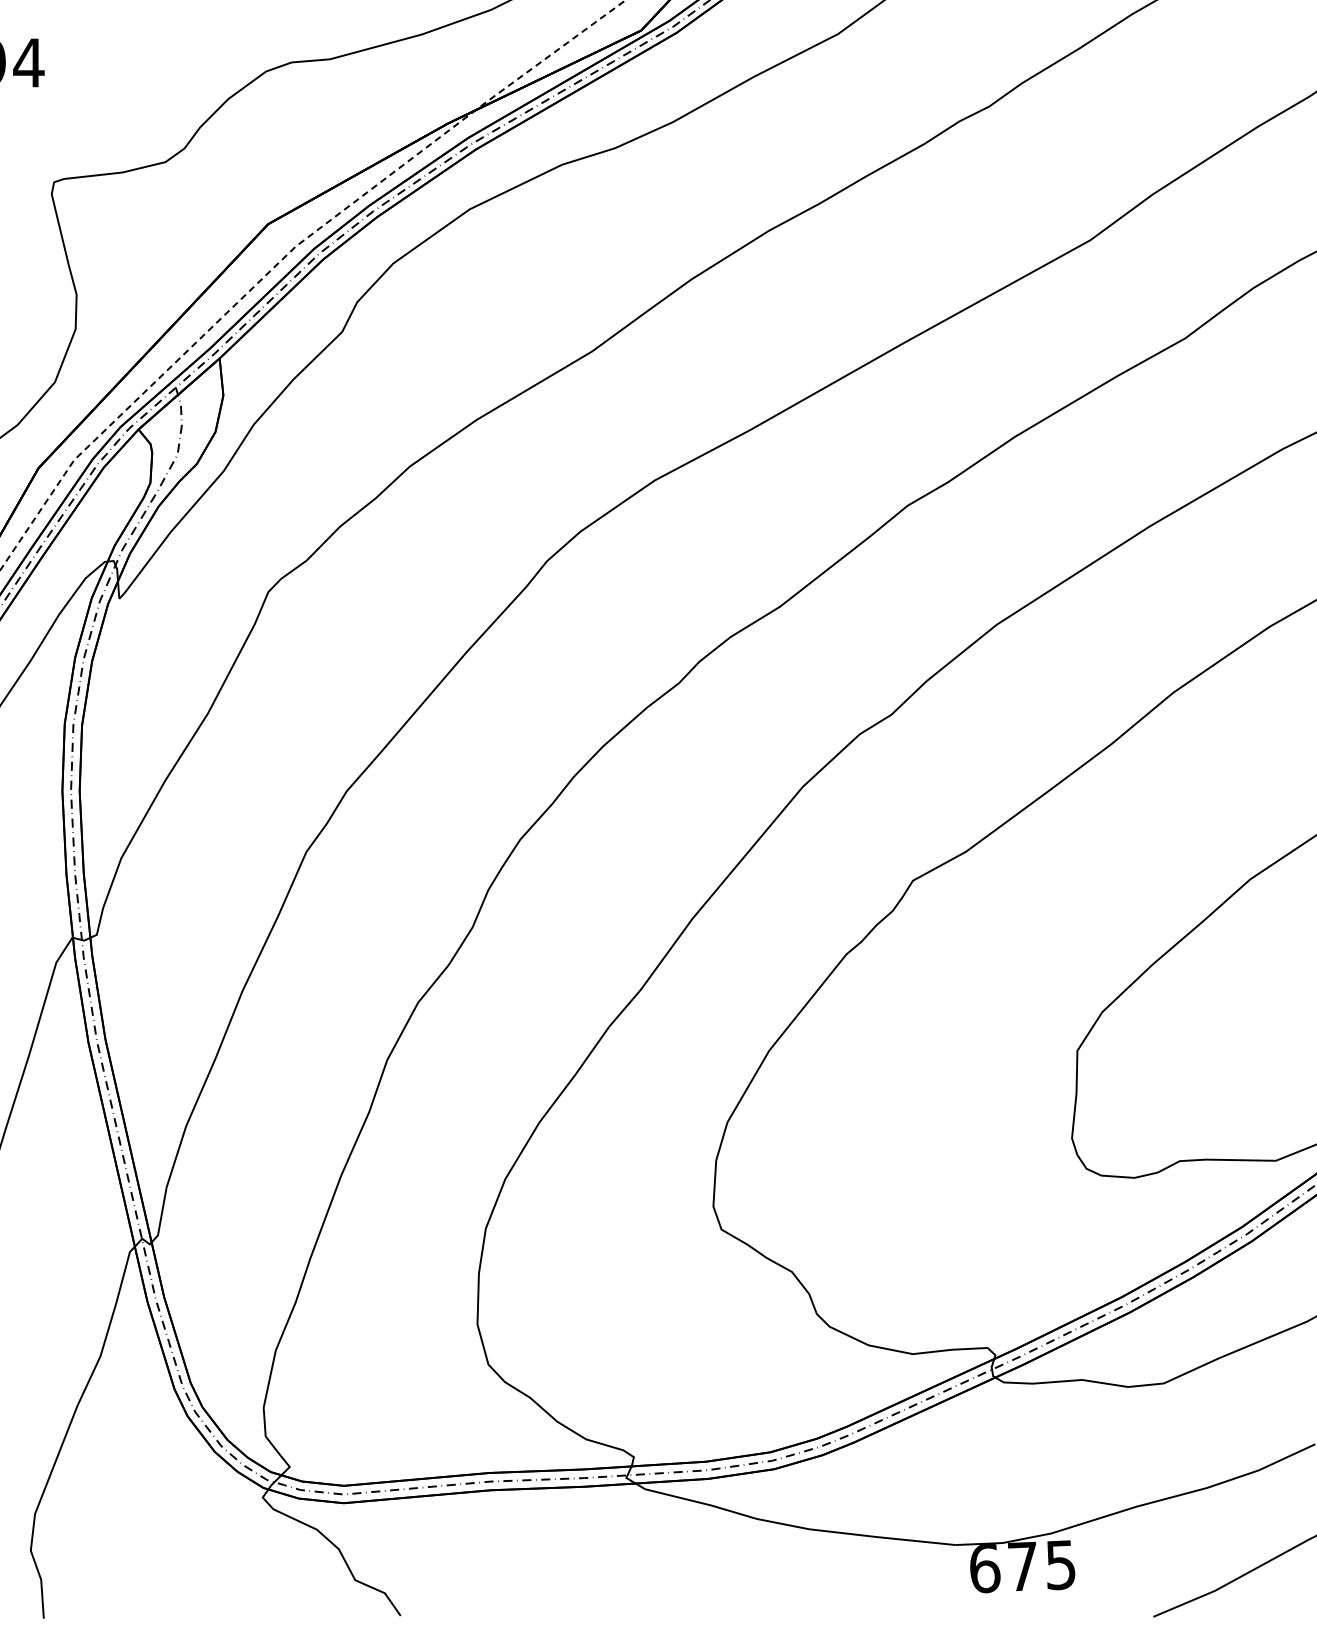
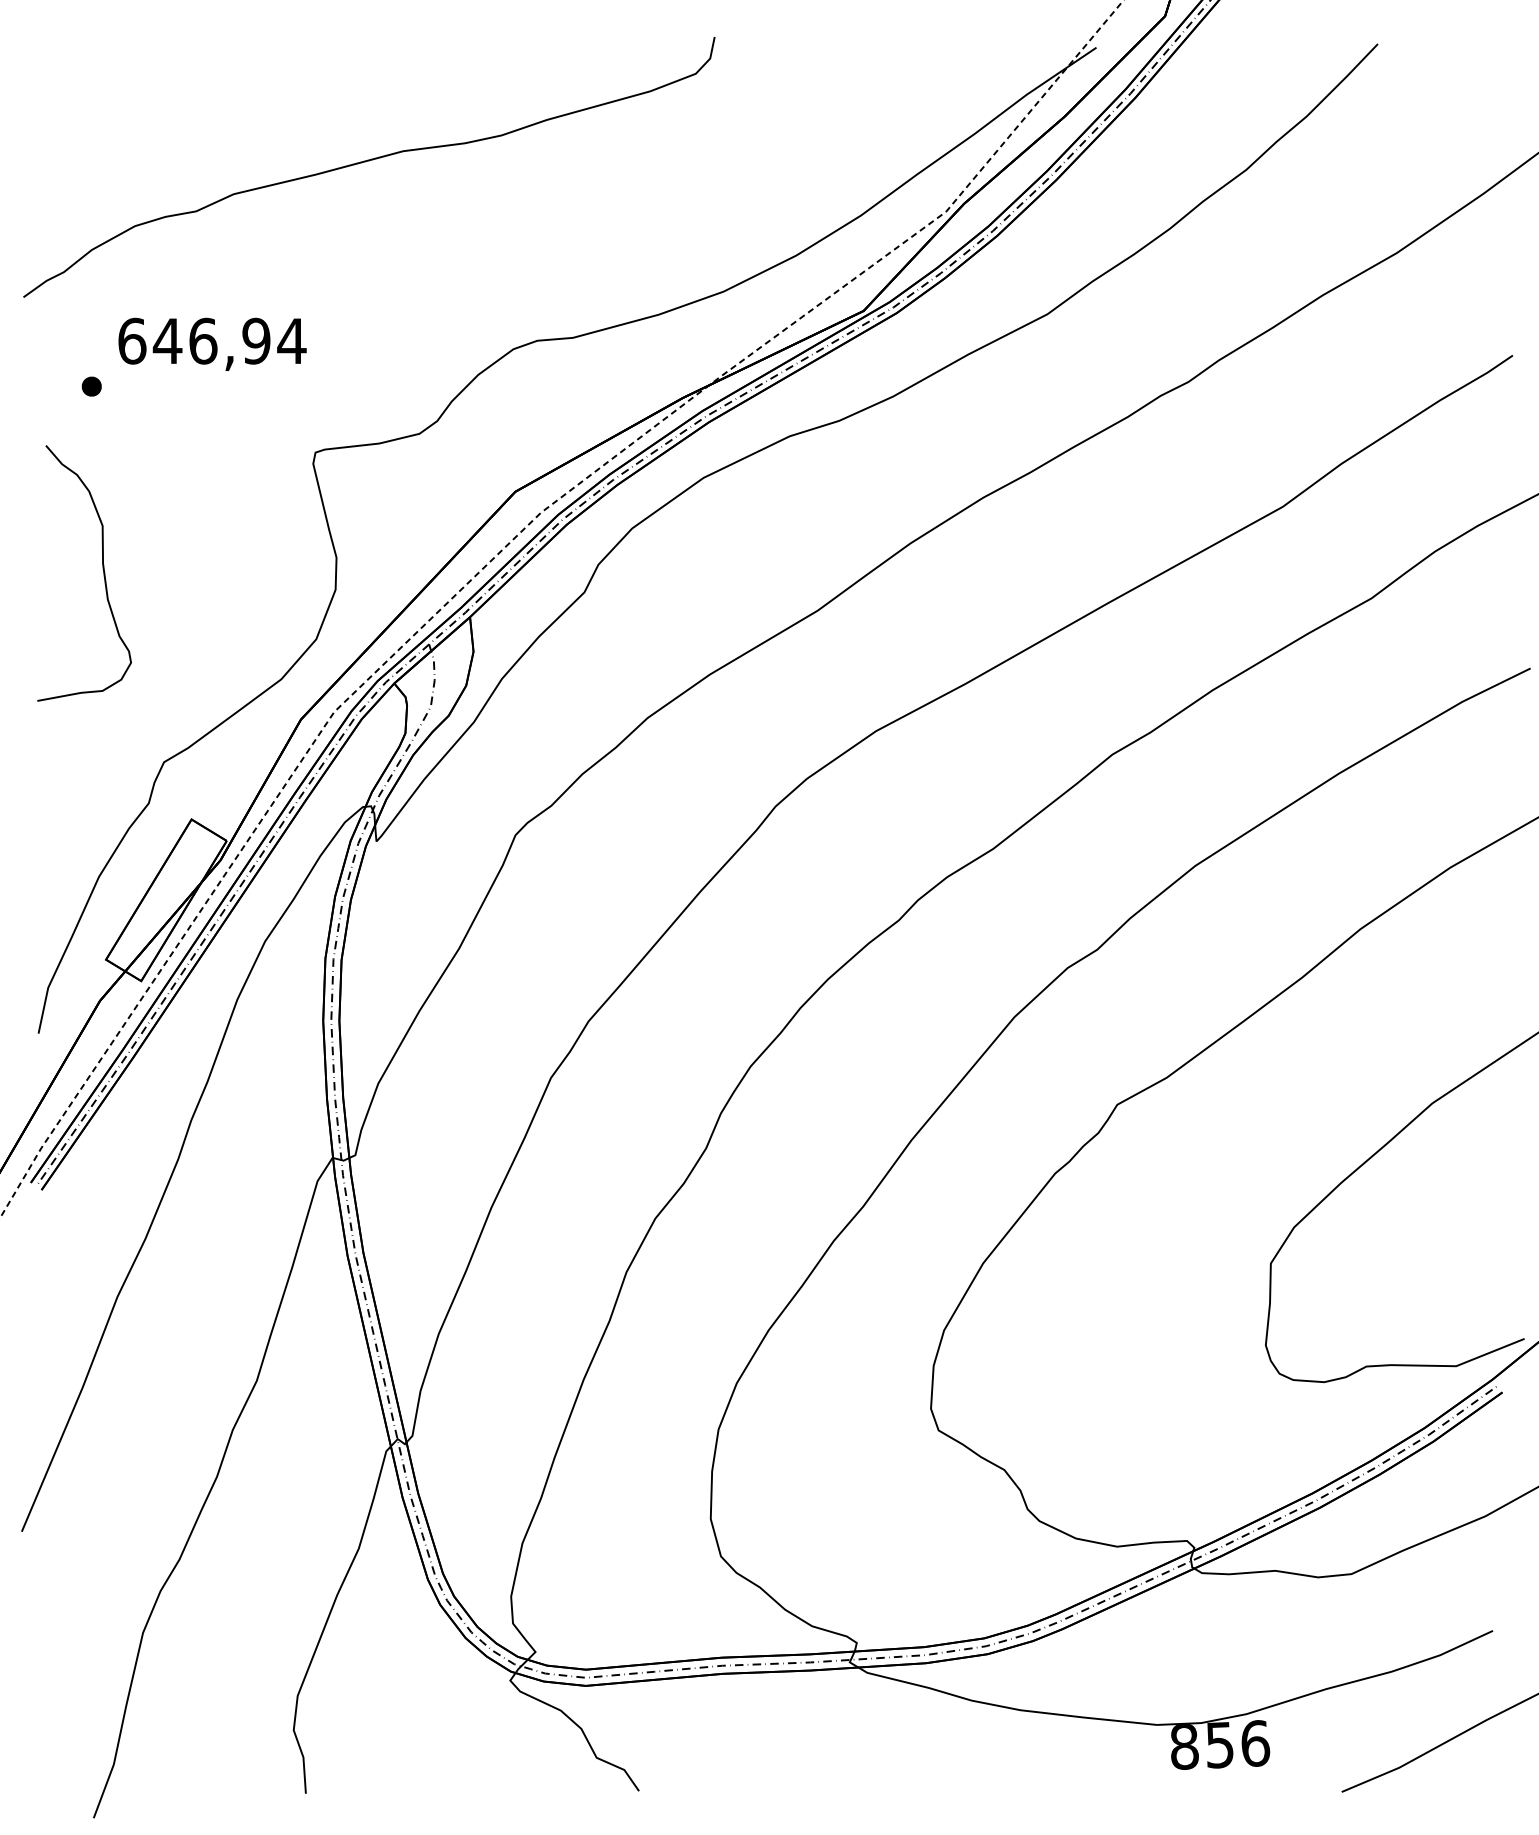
text: (1023, 1565) -> (1220, 1744), 675 -> 856

